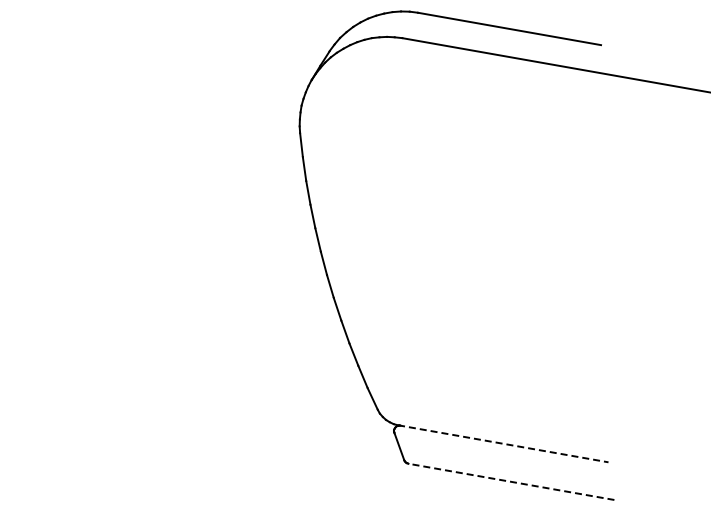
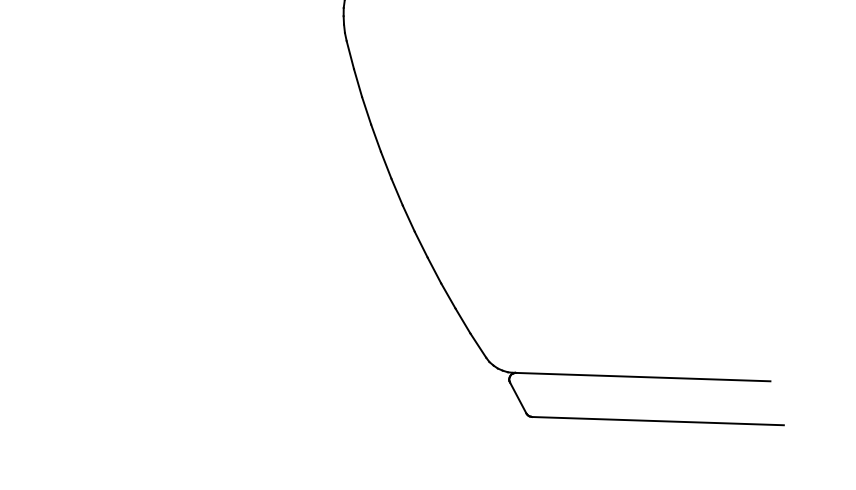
line: (503, 443) -> (641, 376), dashed -> solid
line: (511, 481) -> (657, 420), dashed -> solid

